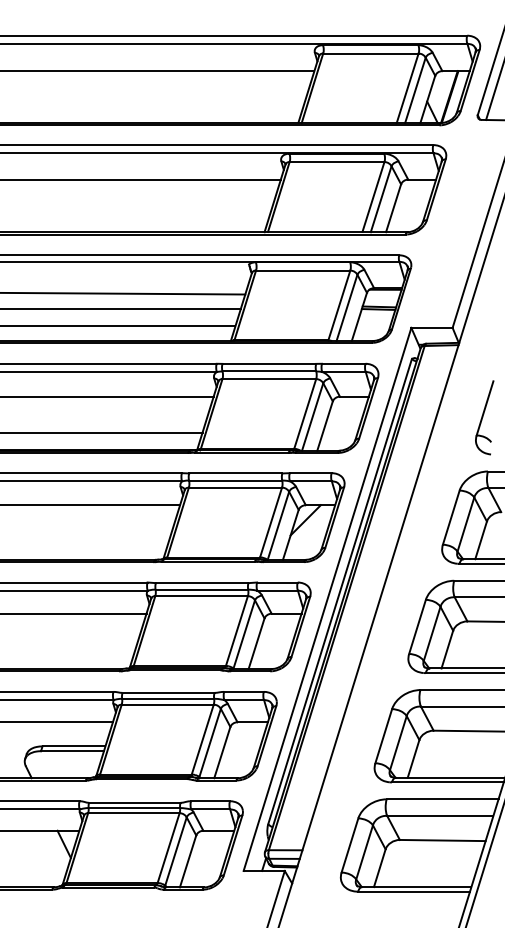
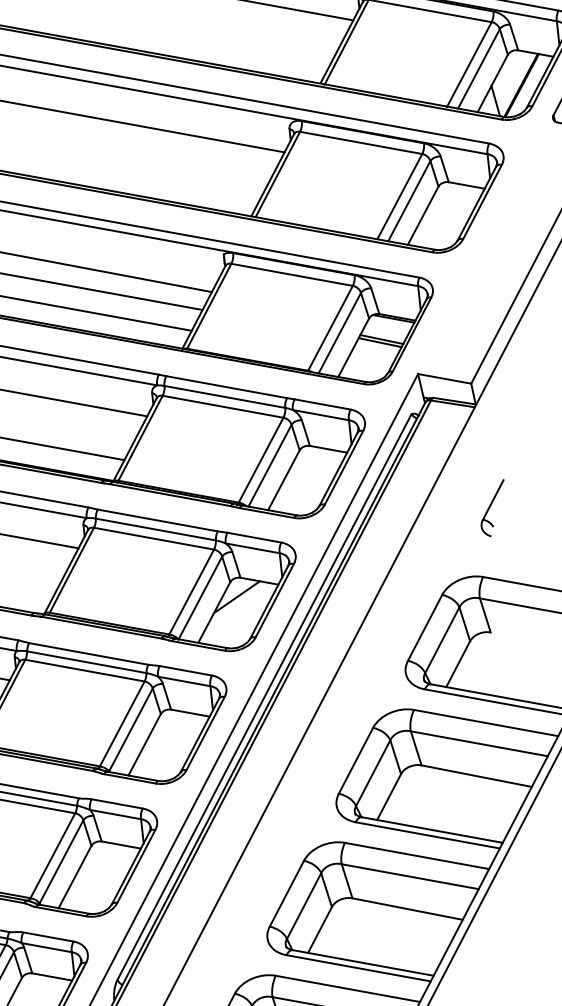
part: (484, 417) -> (491, 506), size x0.6

